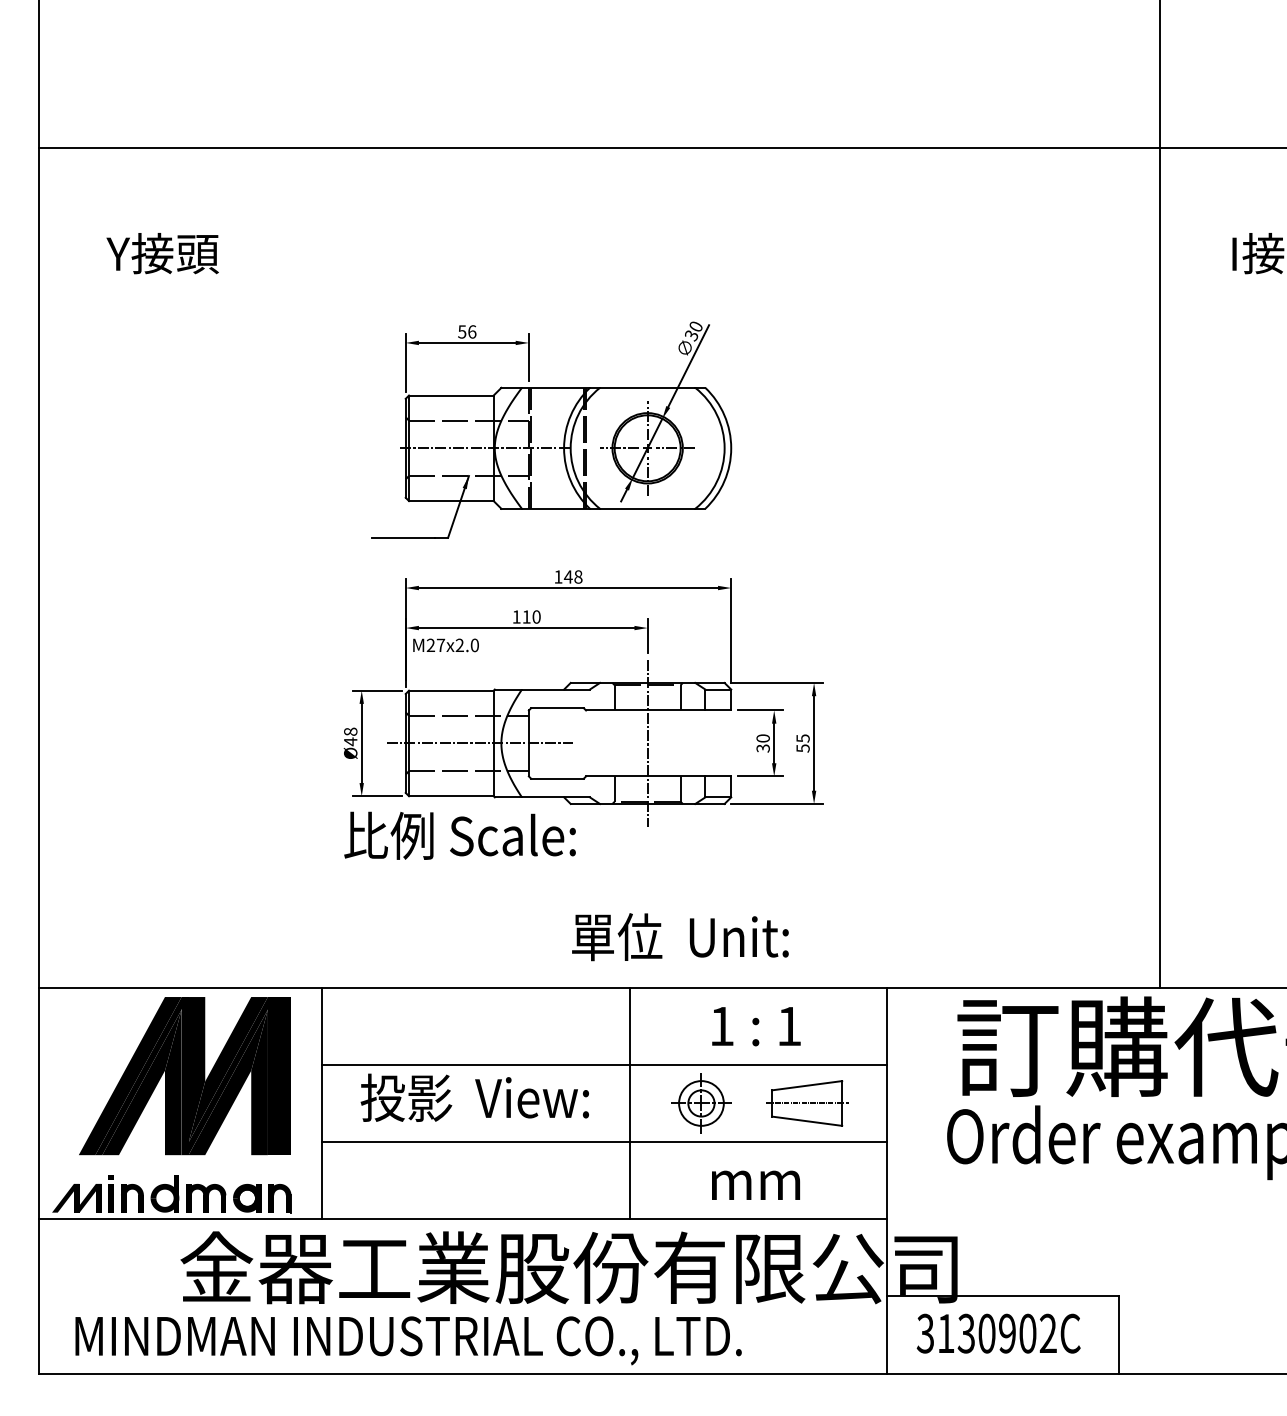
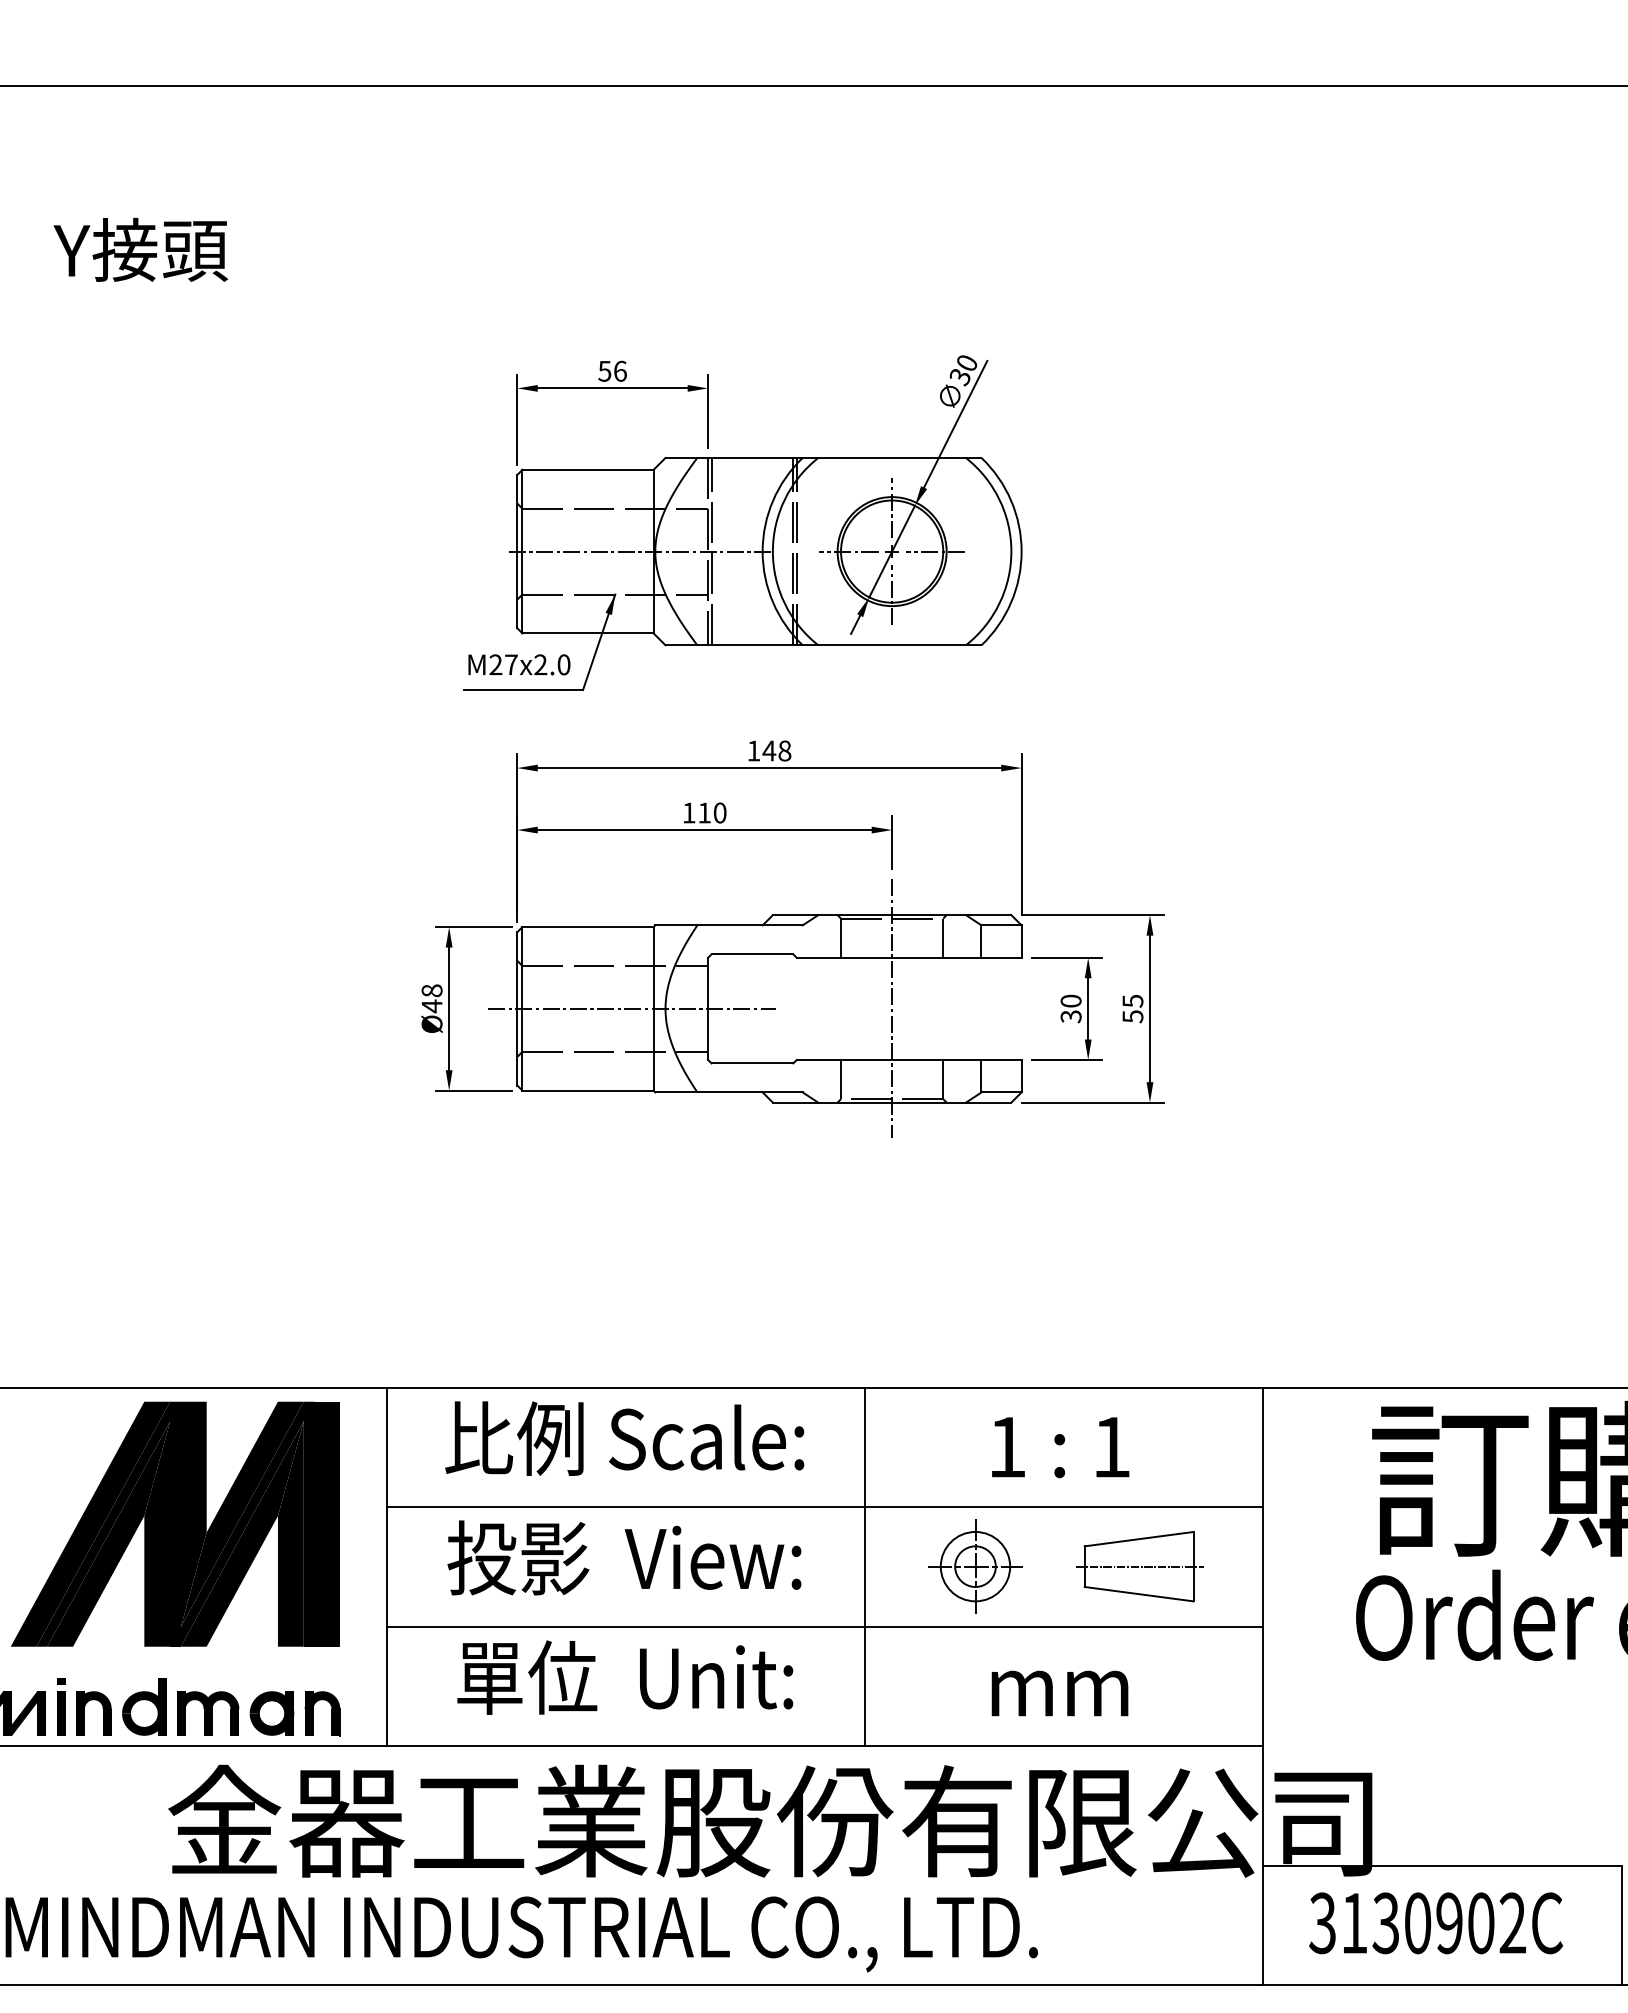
text: (445, 645) -> (518, 665), moved
text: (459, 835) -> (623, 1438), moved
text: (680, 937) -> (625, 1678), moved

